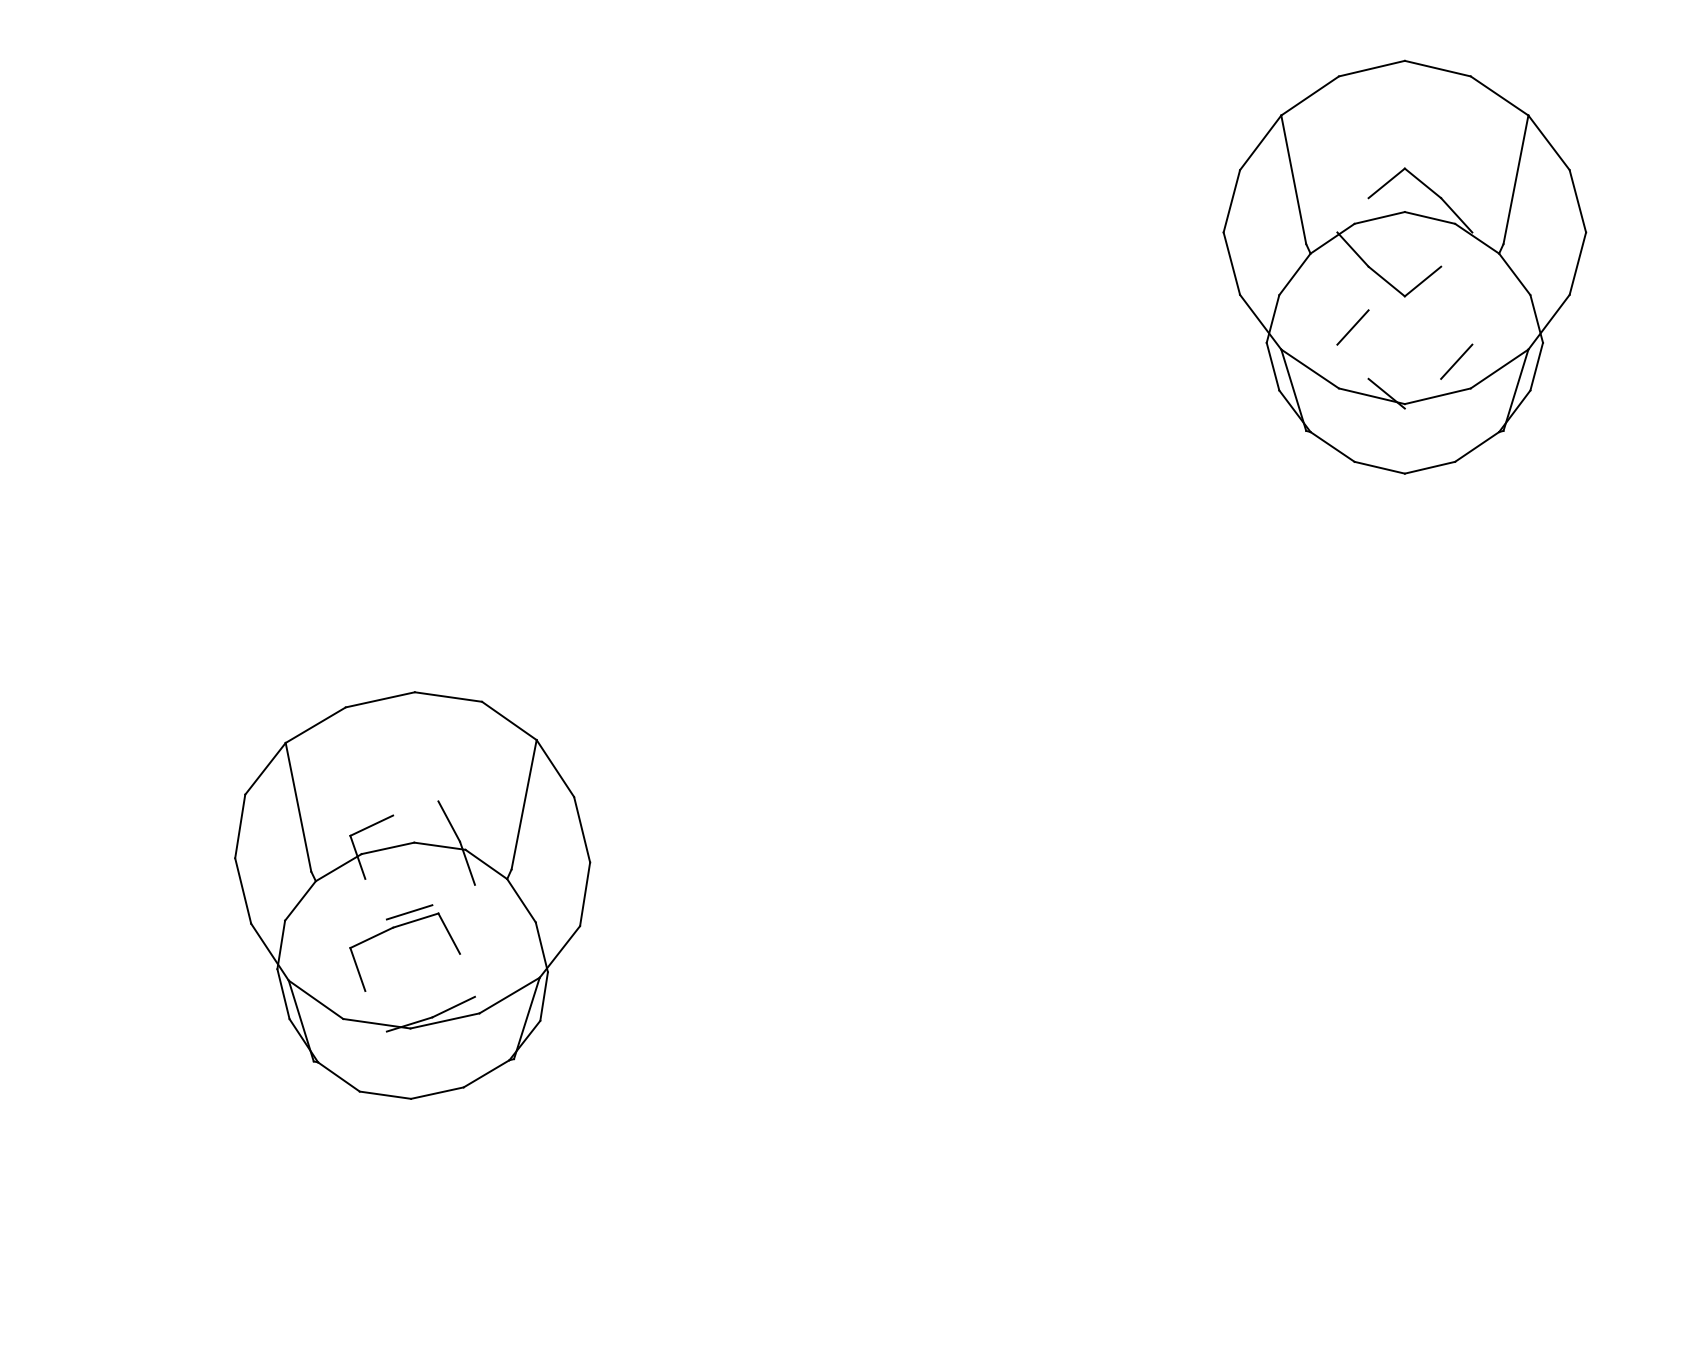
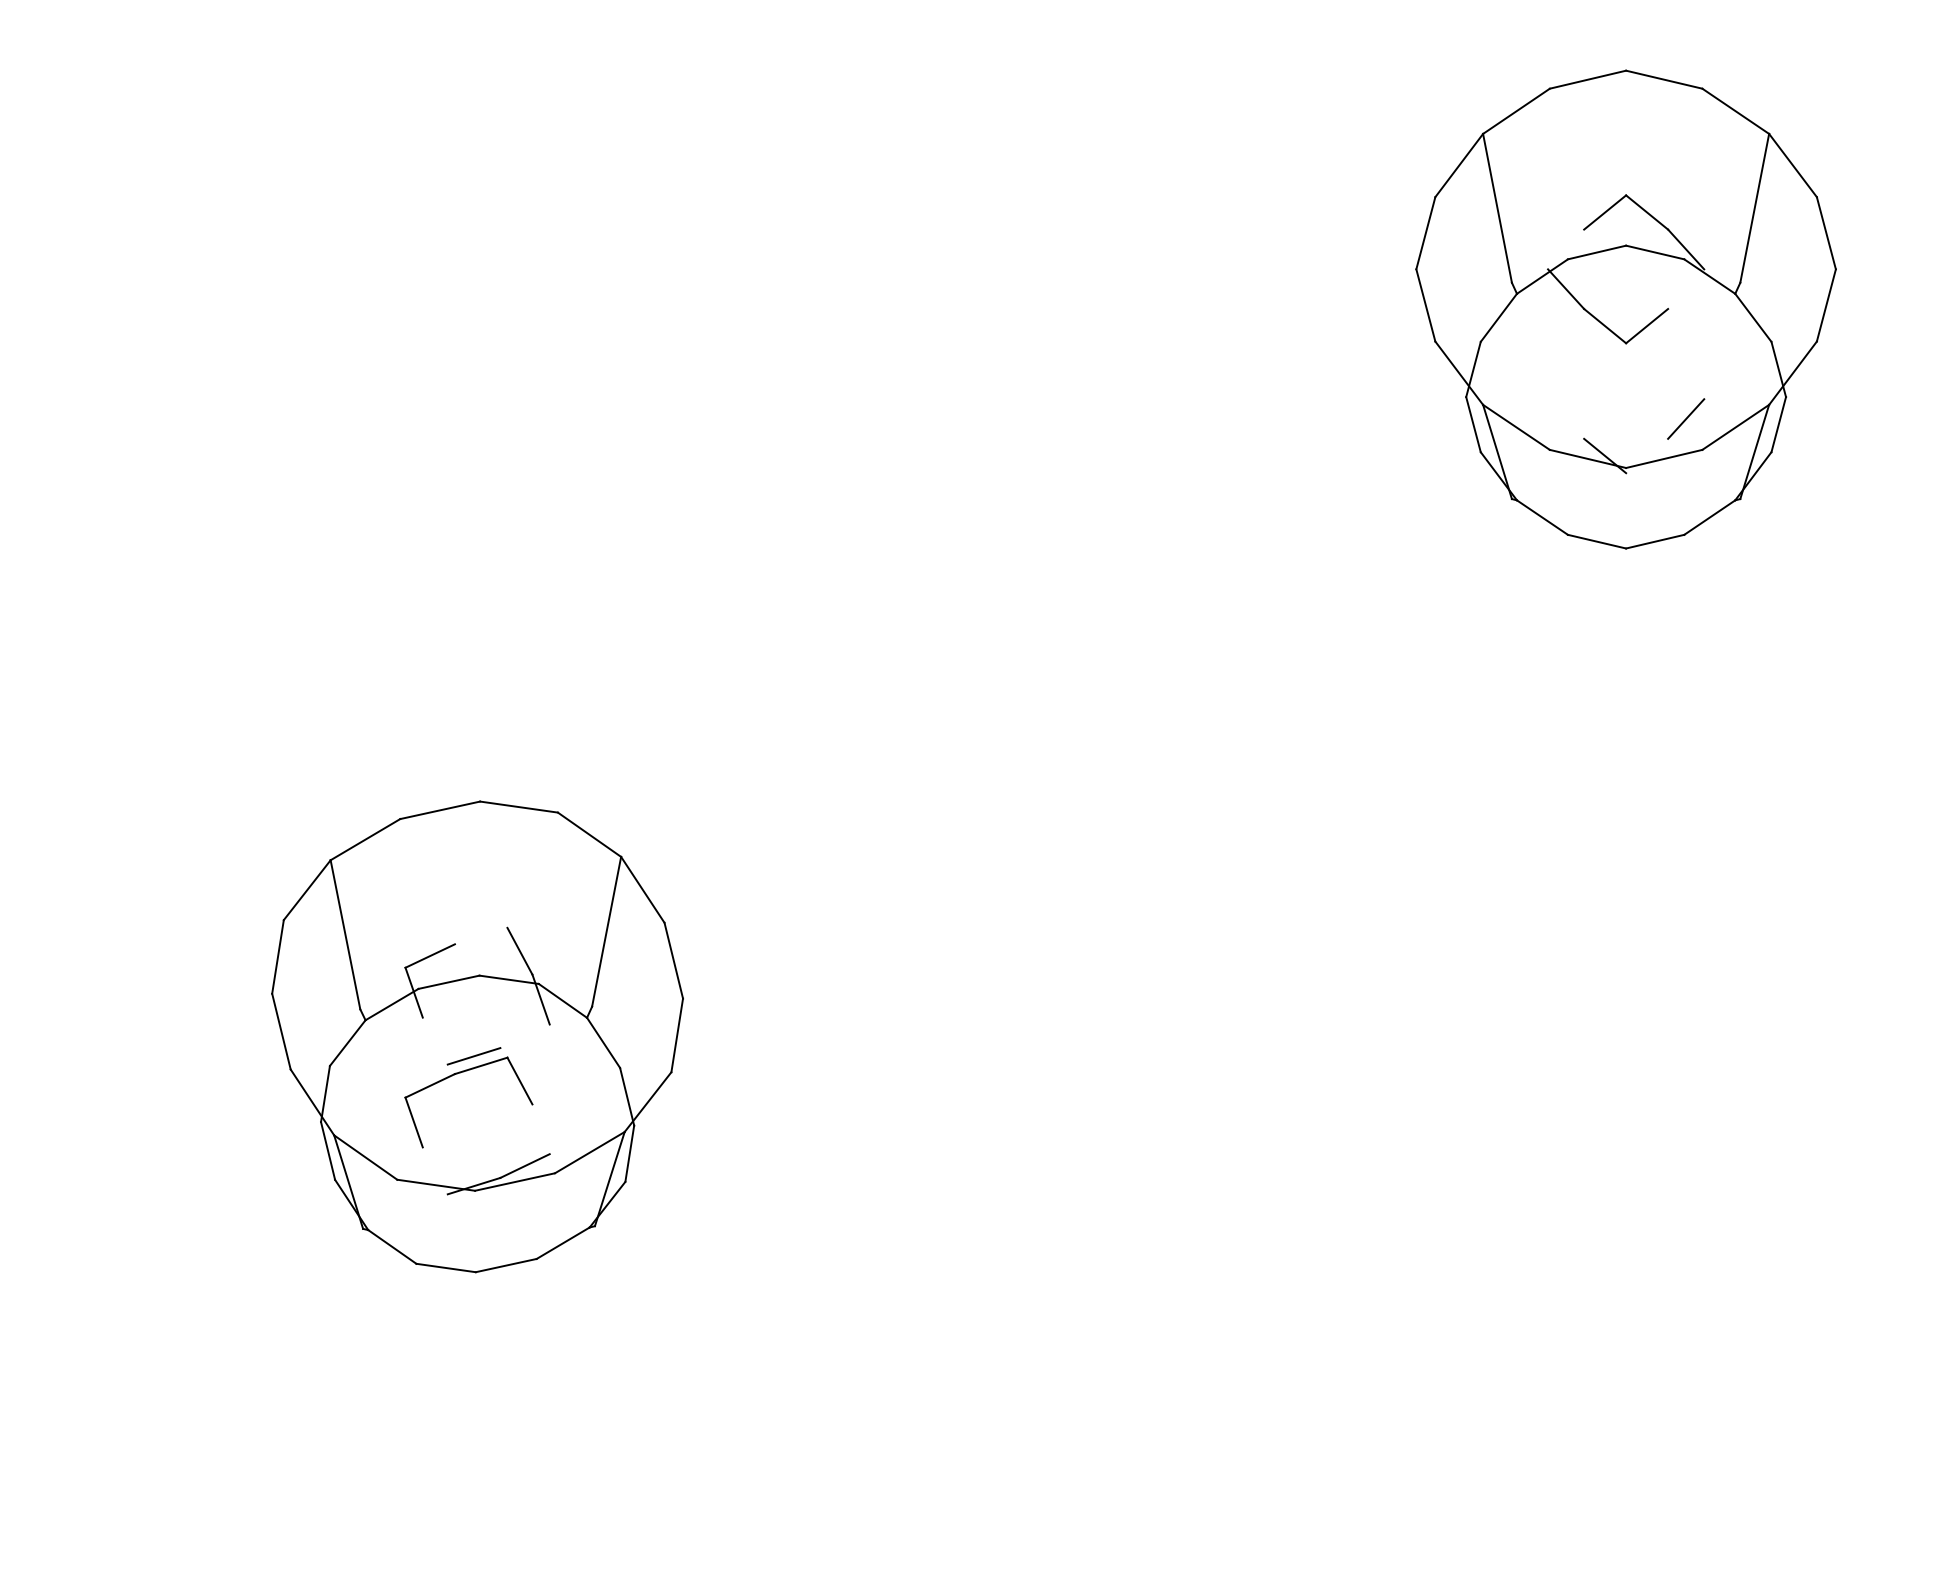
line: (1353, 327) -> (1566, 379), removed

